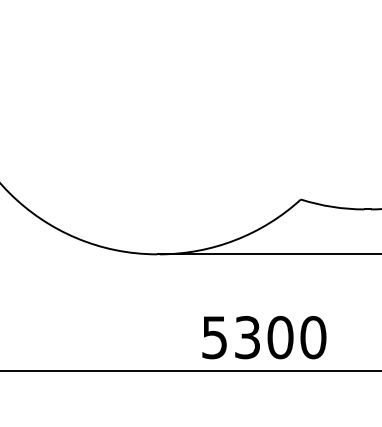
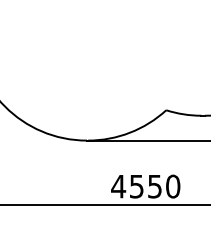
text: (247, 337) -> (136, 186), 5300 -> 4550

